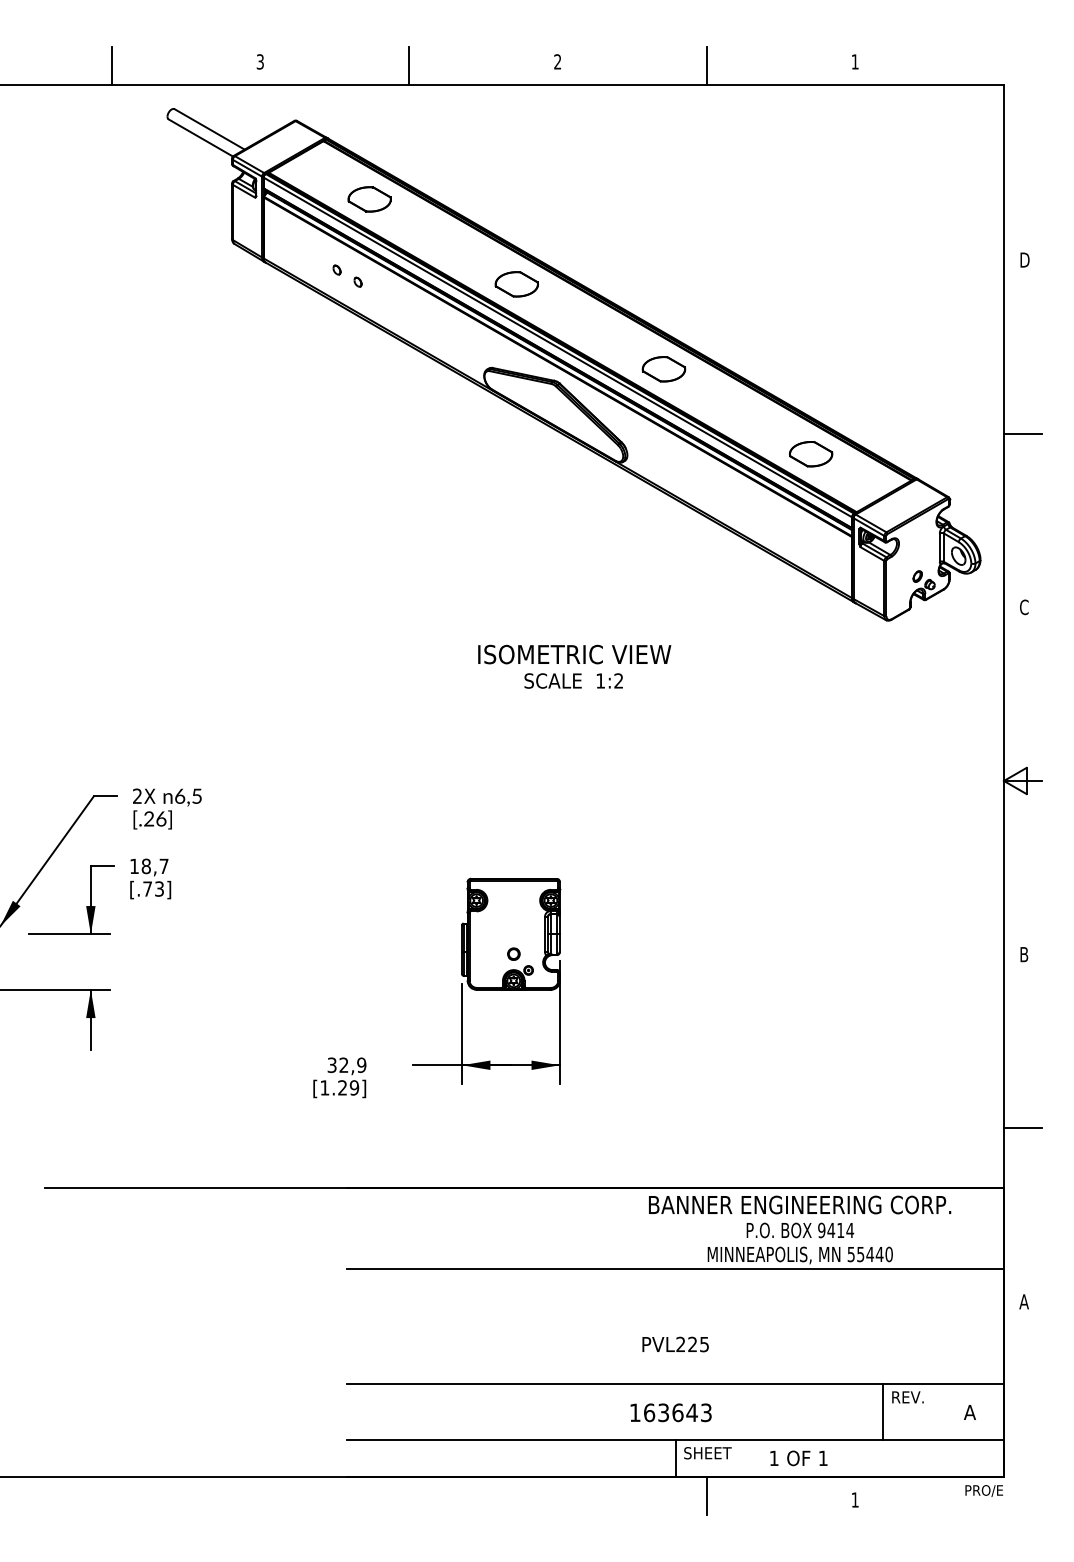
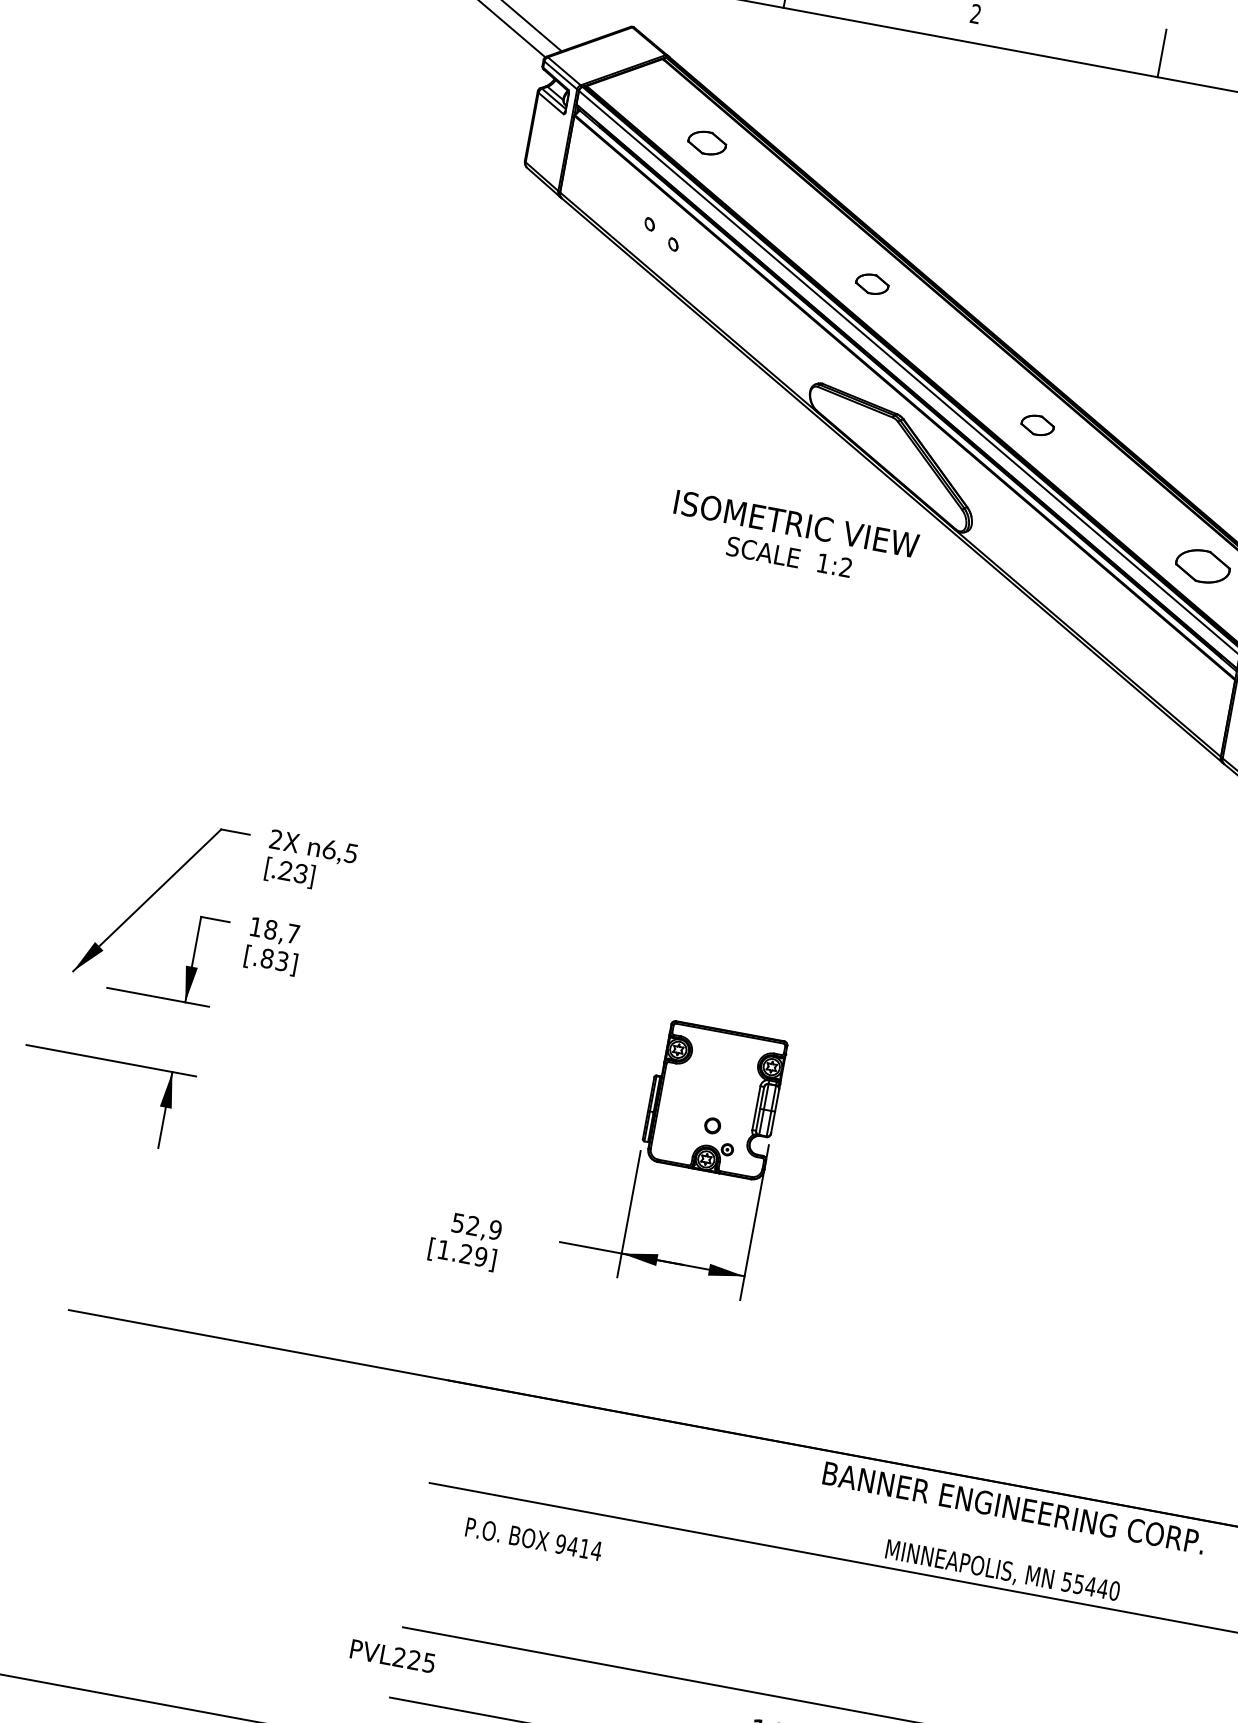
part: (369, 199) -> (707, 143), size x0.7
part: (516, 284) -> (872, 284), size x0.6
part: (663, 369) -> (1037, 425), size x0.6
text: (574, 666) -> (793, 539), moved
text: (161, 818) -> (301, 873), [.26] -> [.23]
text: (147, 888) -> (267, 957), [.73] -> [.83]
text: (332, 1064) -> (458, 1222), 32,9 -> 52,9
text: (800, 1230) -> (534, 1539), moved
text: (675, 1344) -> (392, 1656), moved

